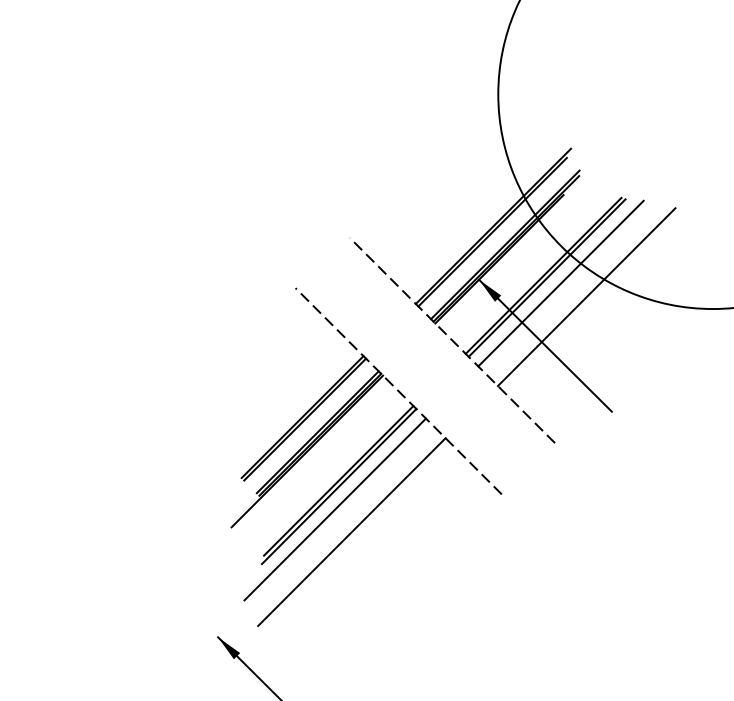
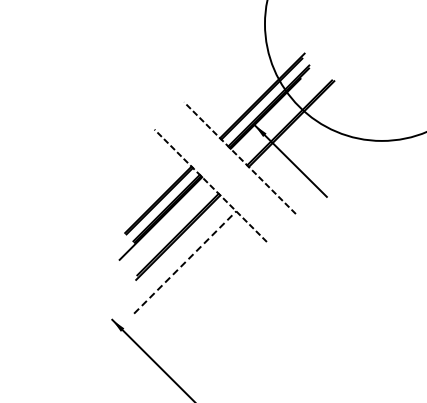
line: (561, 282) -> (299, 126), removed
line: (585, 297) -> (312, 134), removed
line: (334, 508) -> (175, 249), removed
line: (352, 532) -> (185, 262), solid -> dashed

